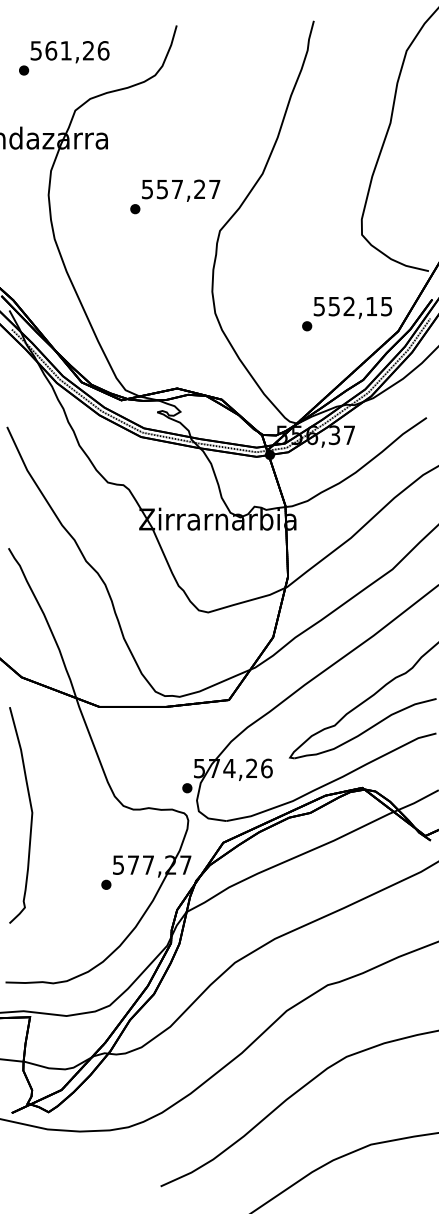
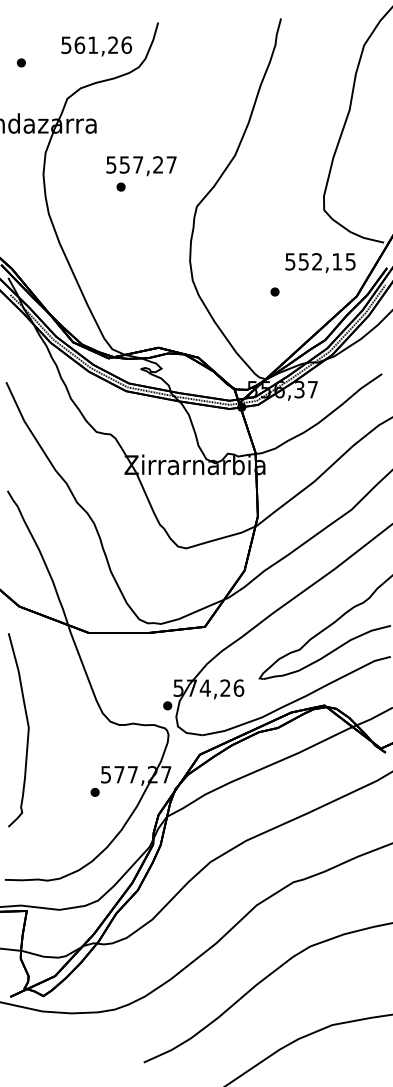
text: (69, 52) -> (96, 46), moved
text: (181, 190) -> (141, 165), moved
text: (352, 307) -> (320, 262), moved

